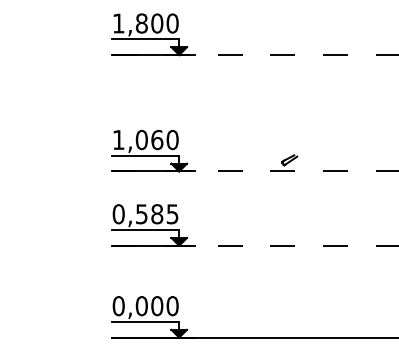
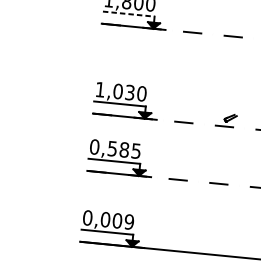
line: (146, 39) -> (129, 14), solid -> dashed
text: (157, 139) -> (130, 92), 1,060 -> 1,030
text: (172, 306) -> (129, 222), 0,000 -> 0,009

